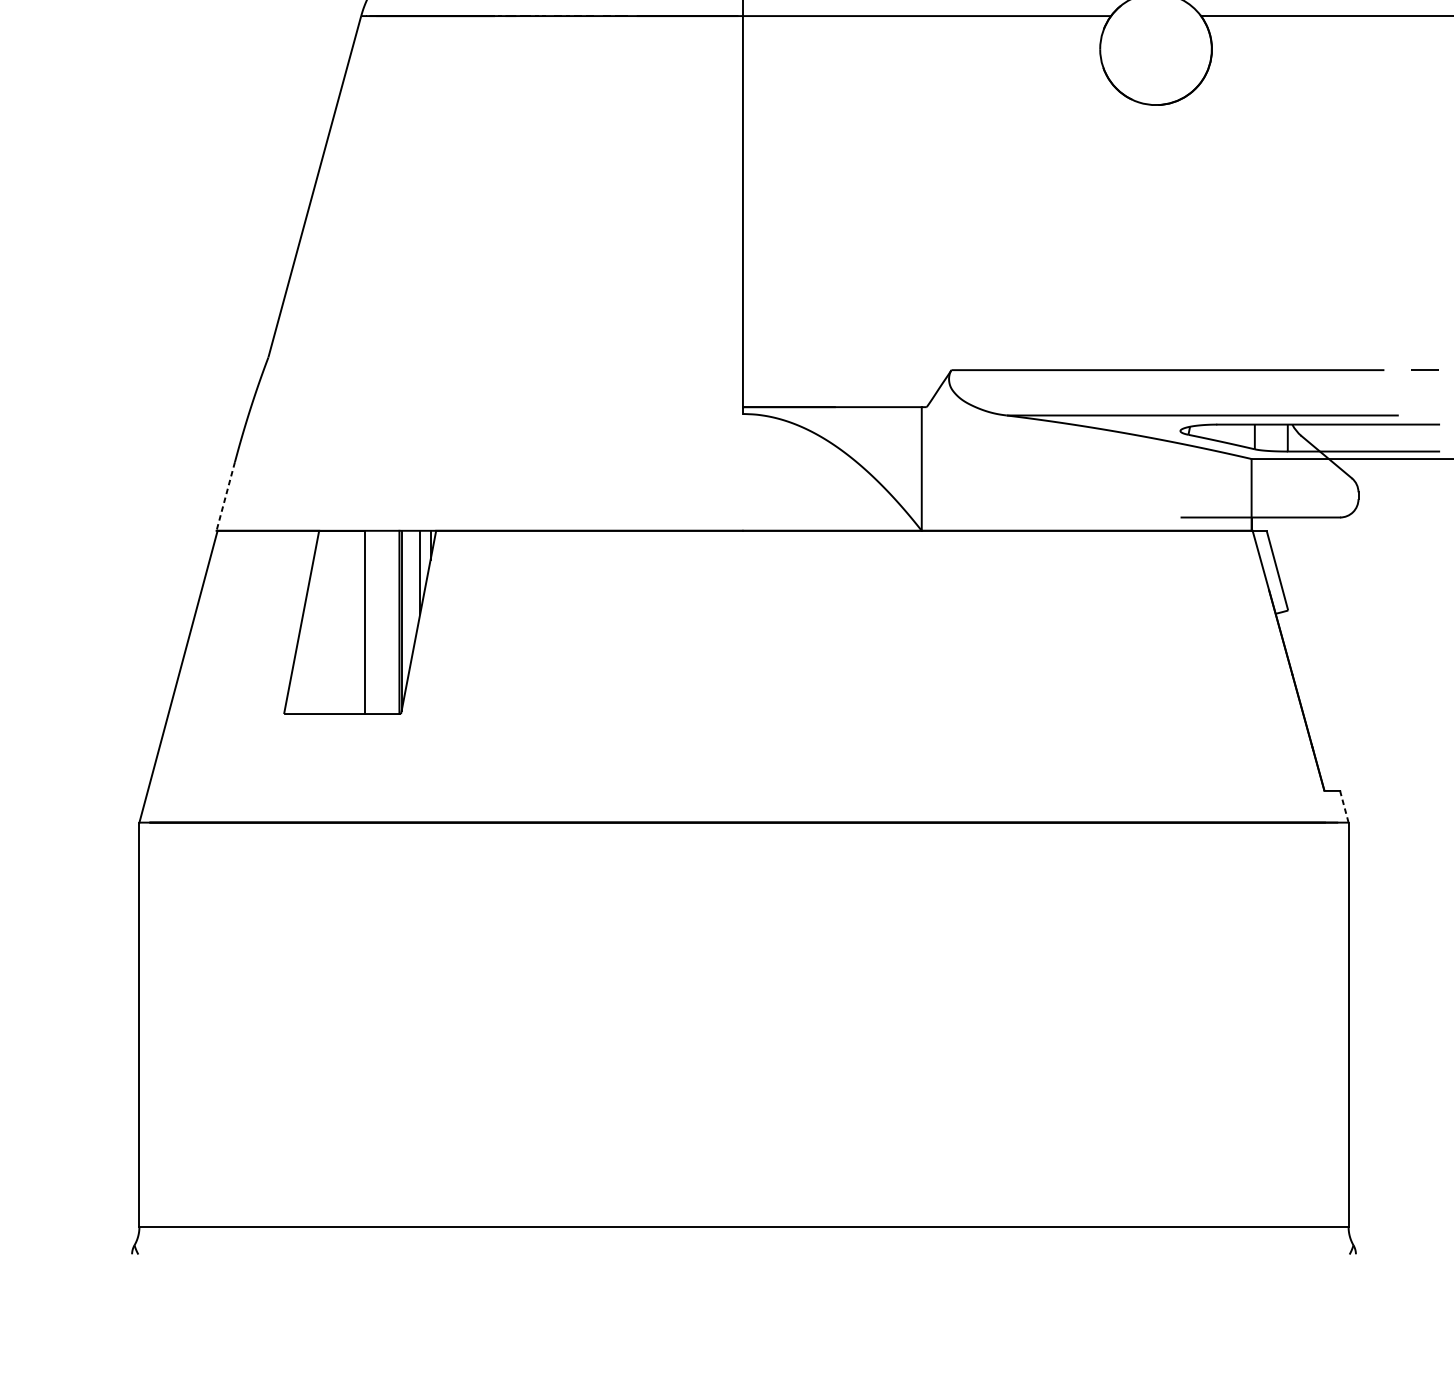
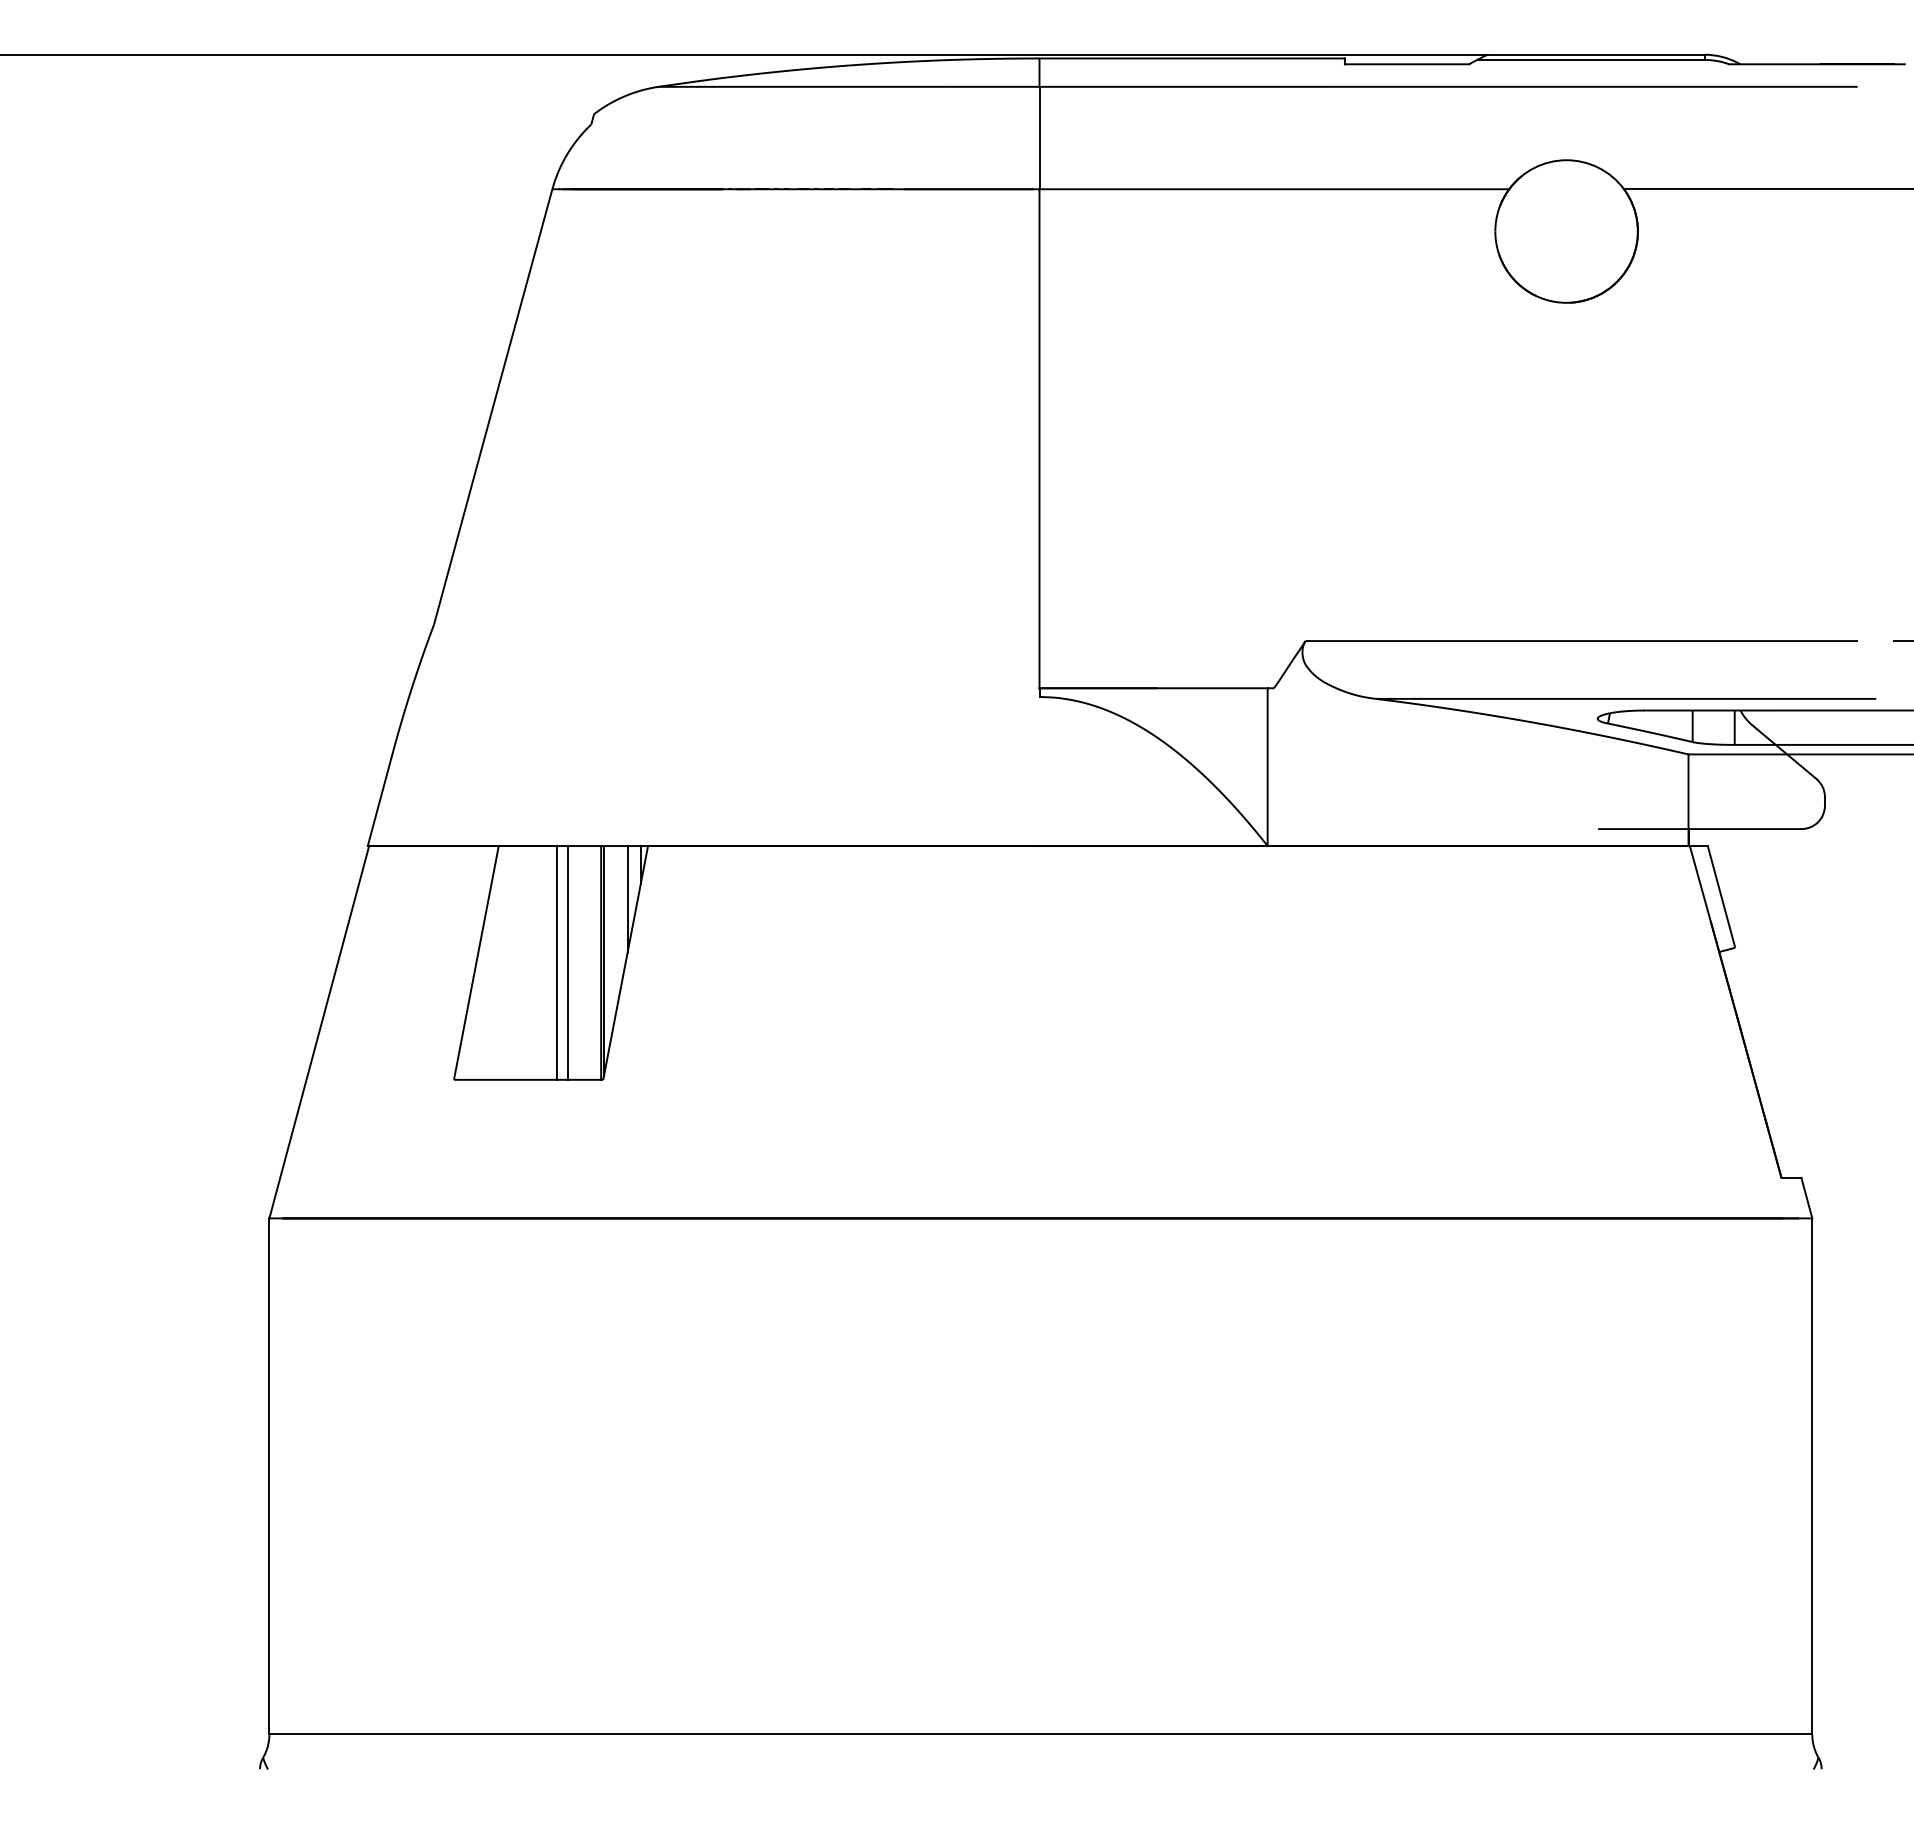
line: (225, 496) -> (379, 802), dashed -> solid
line: (373, 622) -> (568, 962), added
line: (1344, 807) -> (1806, 1198), dashed -> solid

